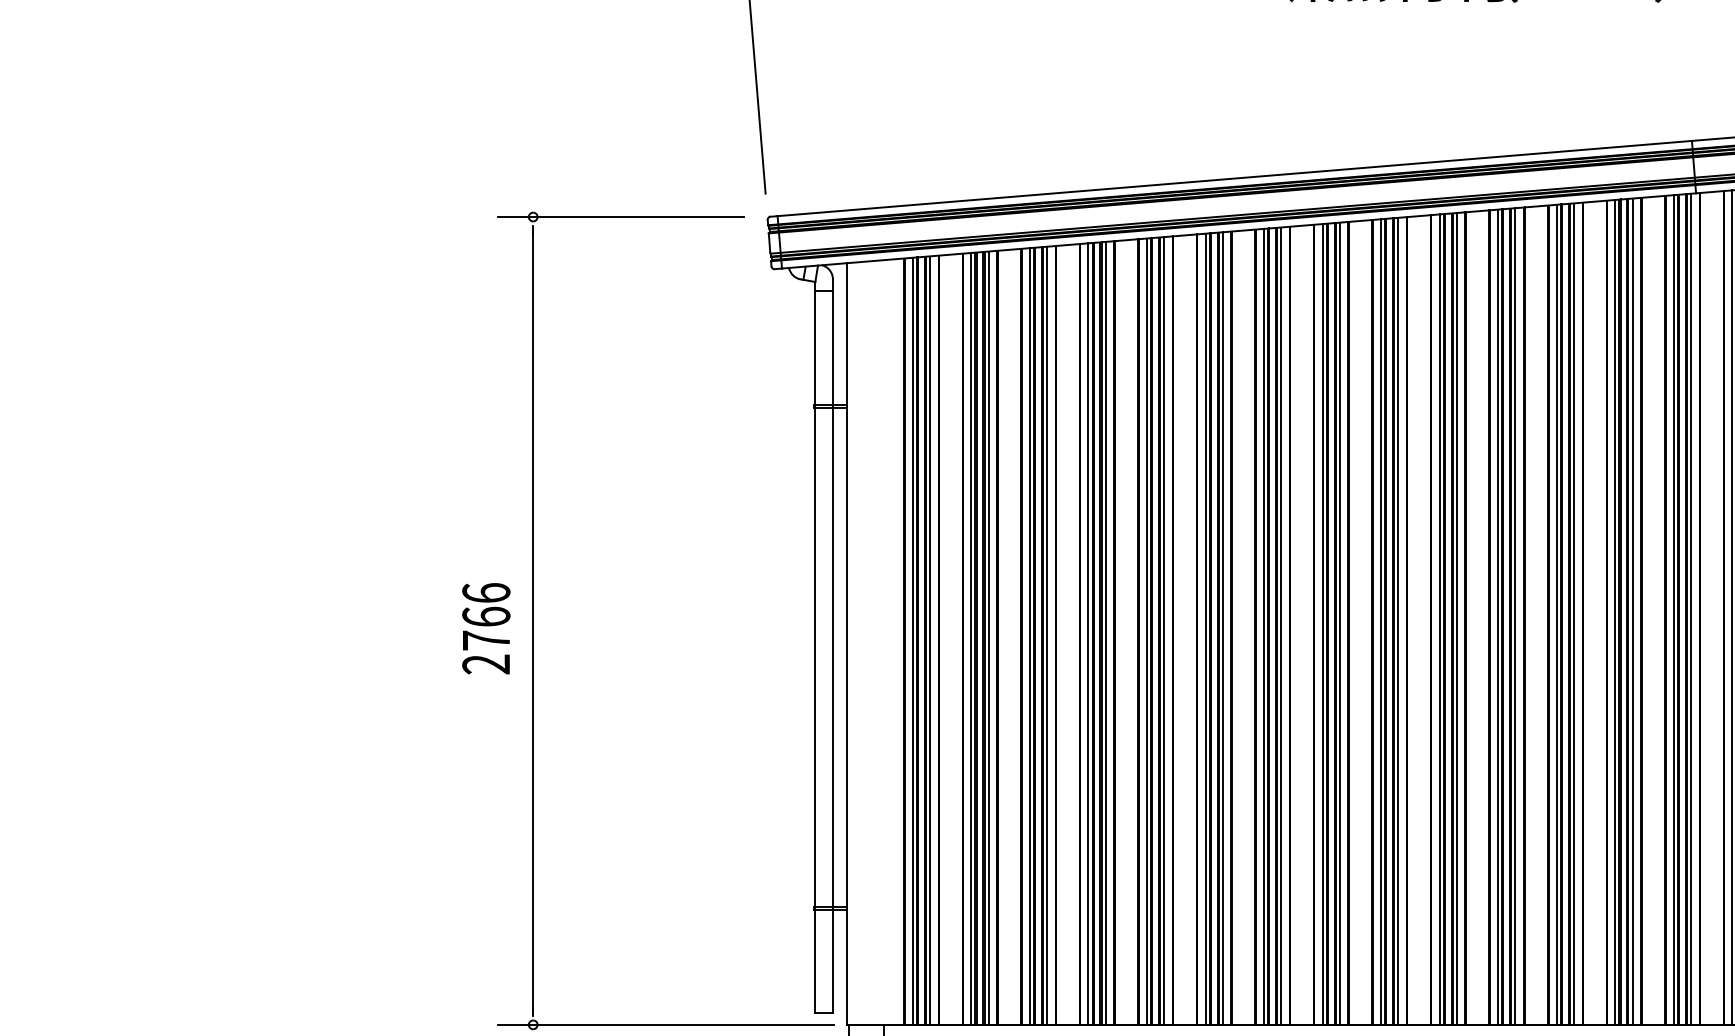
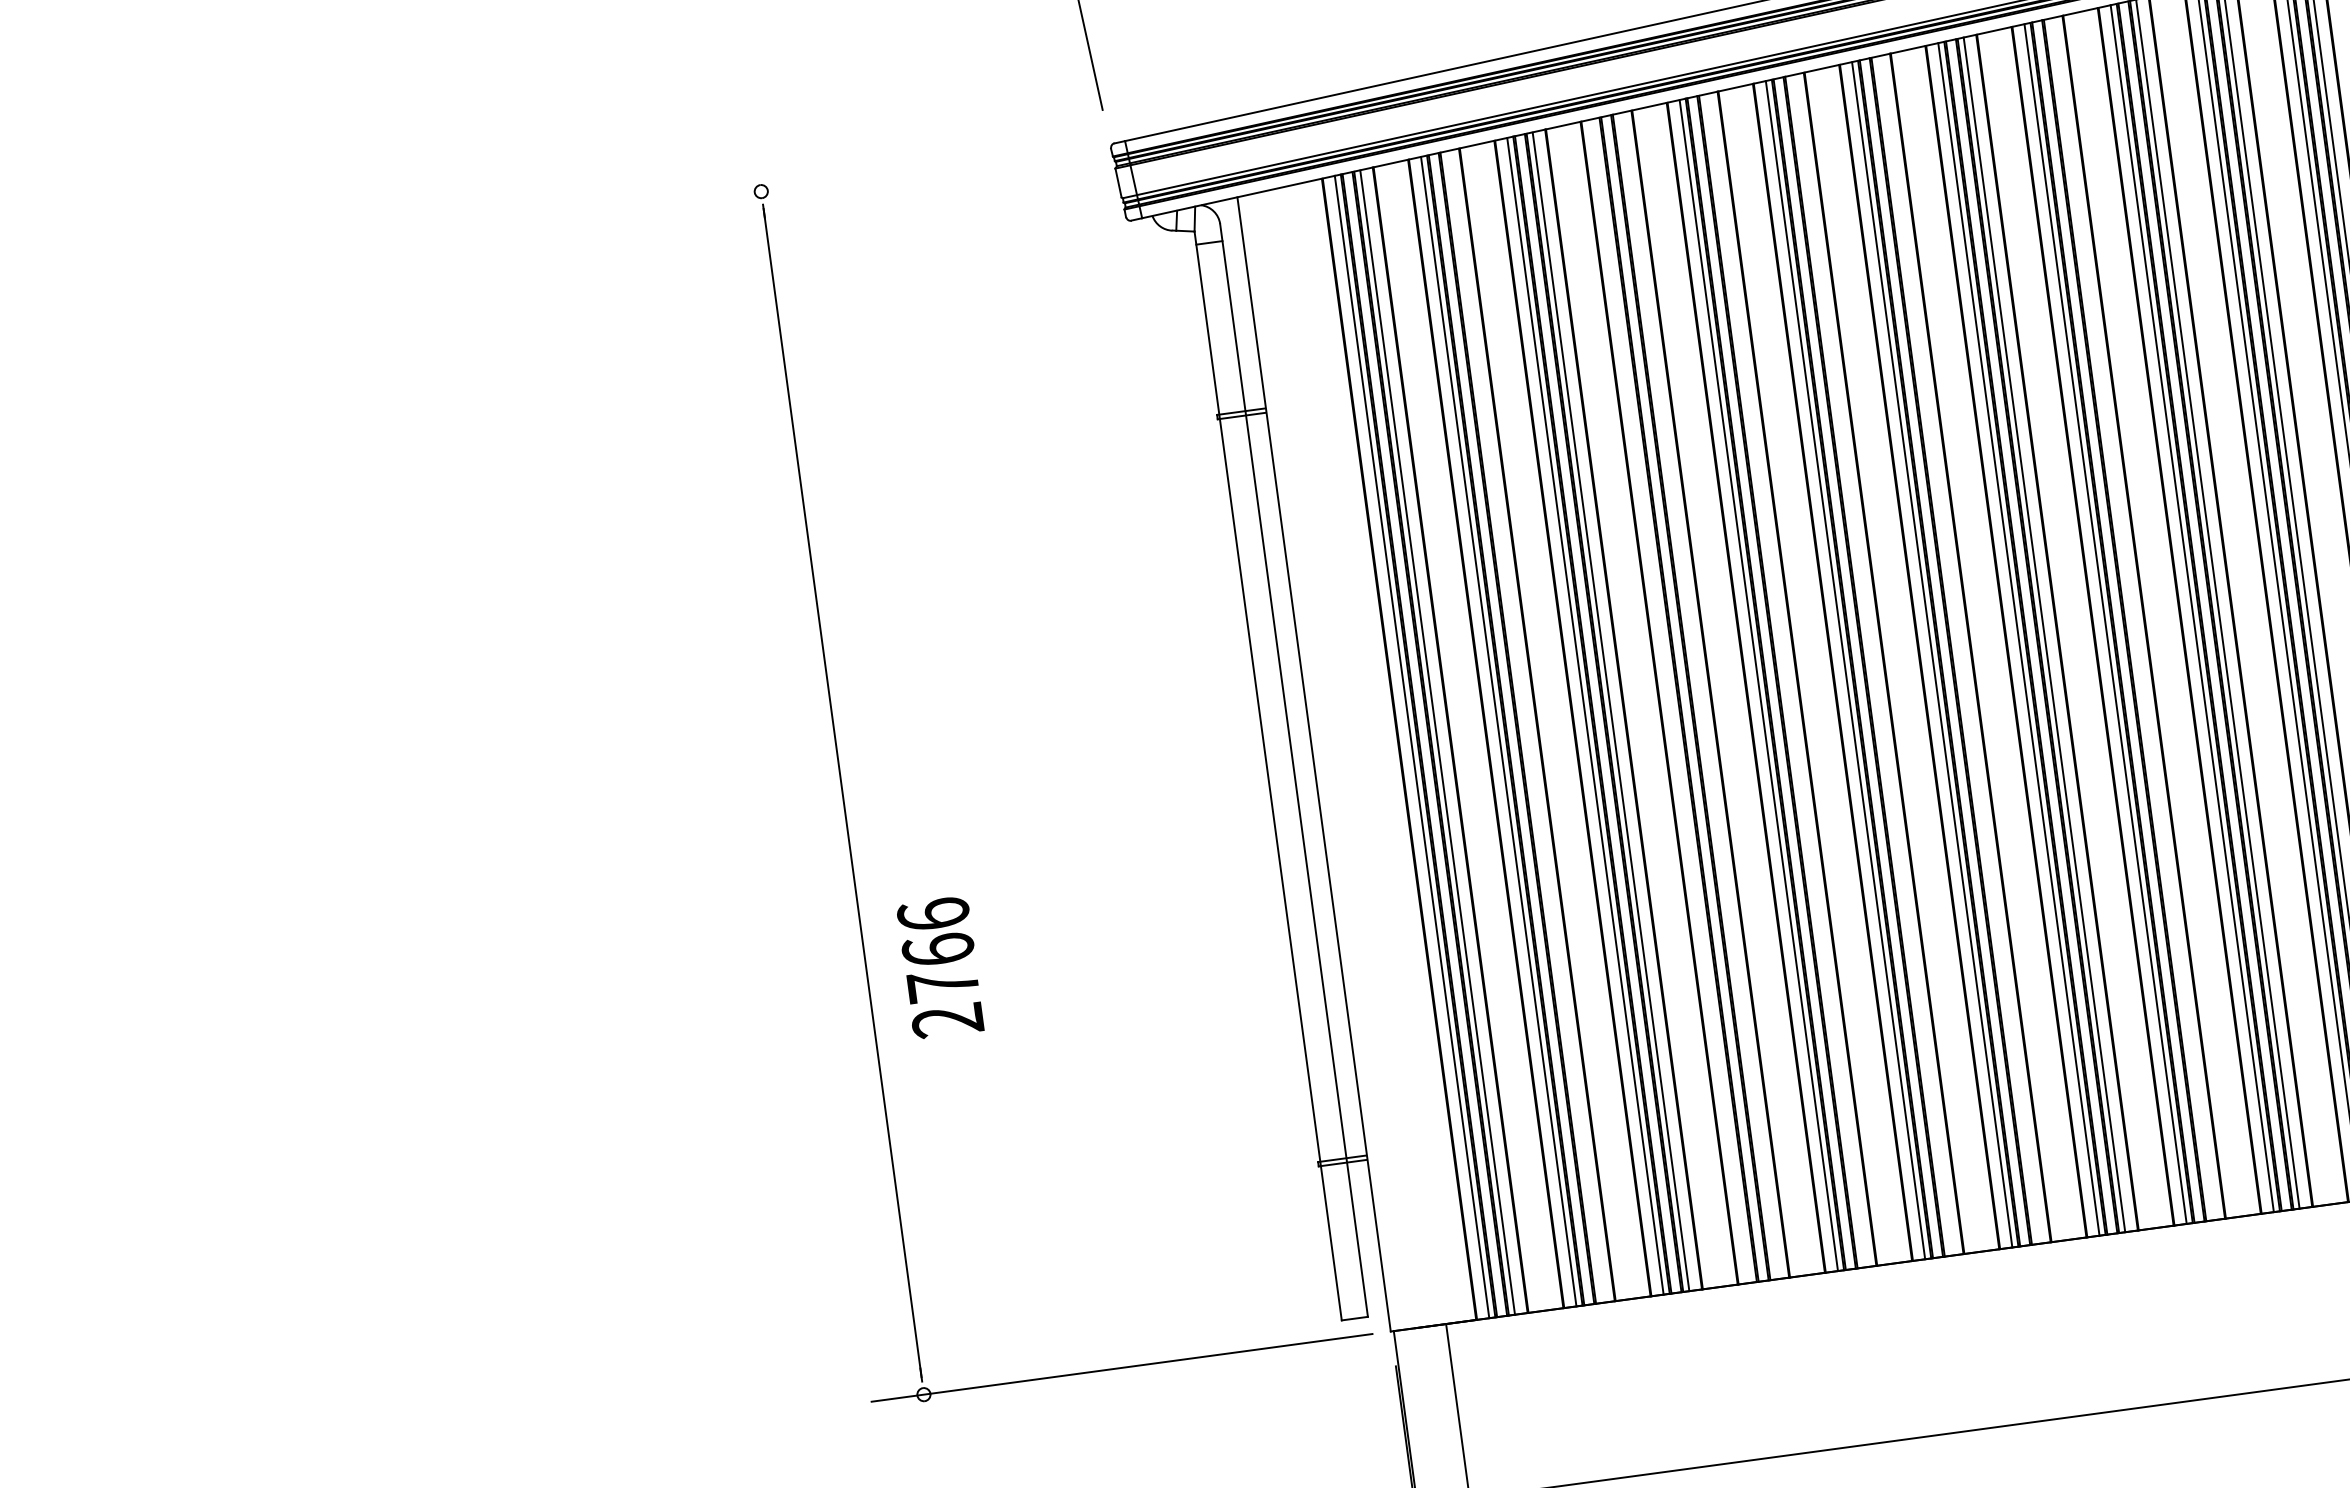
line: (620, 217) -> (891, 174), removed
line: (1398, 620) -> (2131, 618), removed
line: (1281, 625) -> (1957, 649), removed
text: (486, 628) -> (940, 967), moved
line: (1222, 628) -> (1870, 665), removed
line: (1164, 630) -> (1784, 680), removed
line: (1105, 632) -> (1697, 695), removed
line: (1088, 633) -> (1672, 700), removed
line: (988, 637) -> (1523, 726), removed

